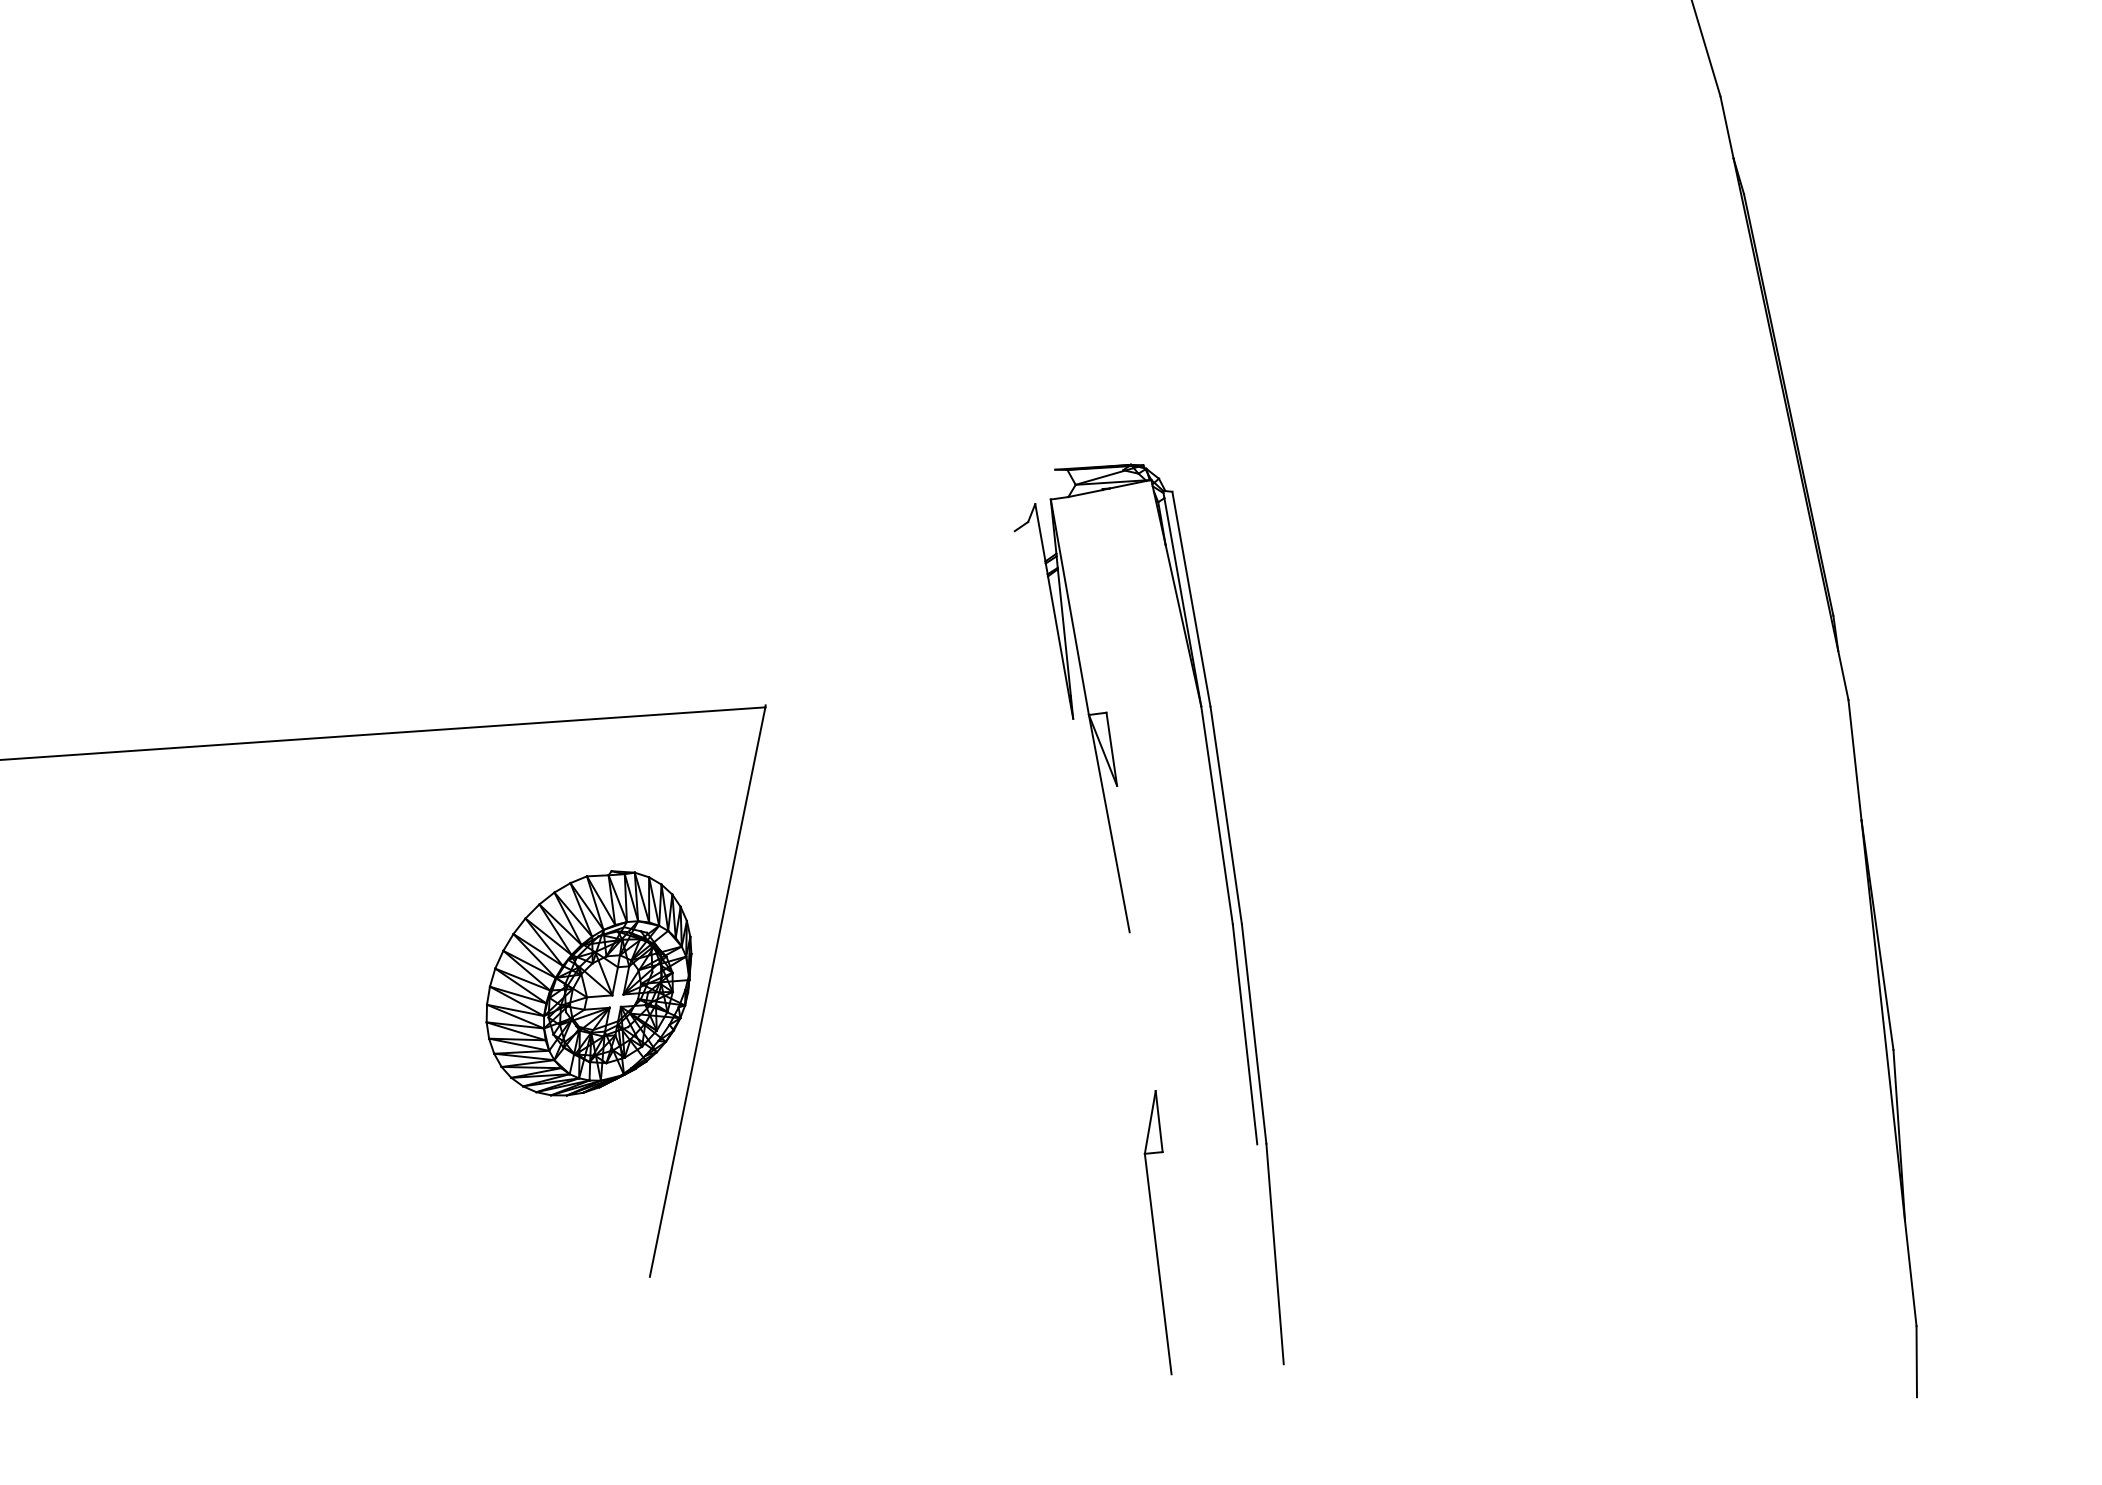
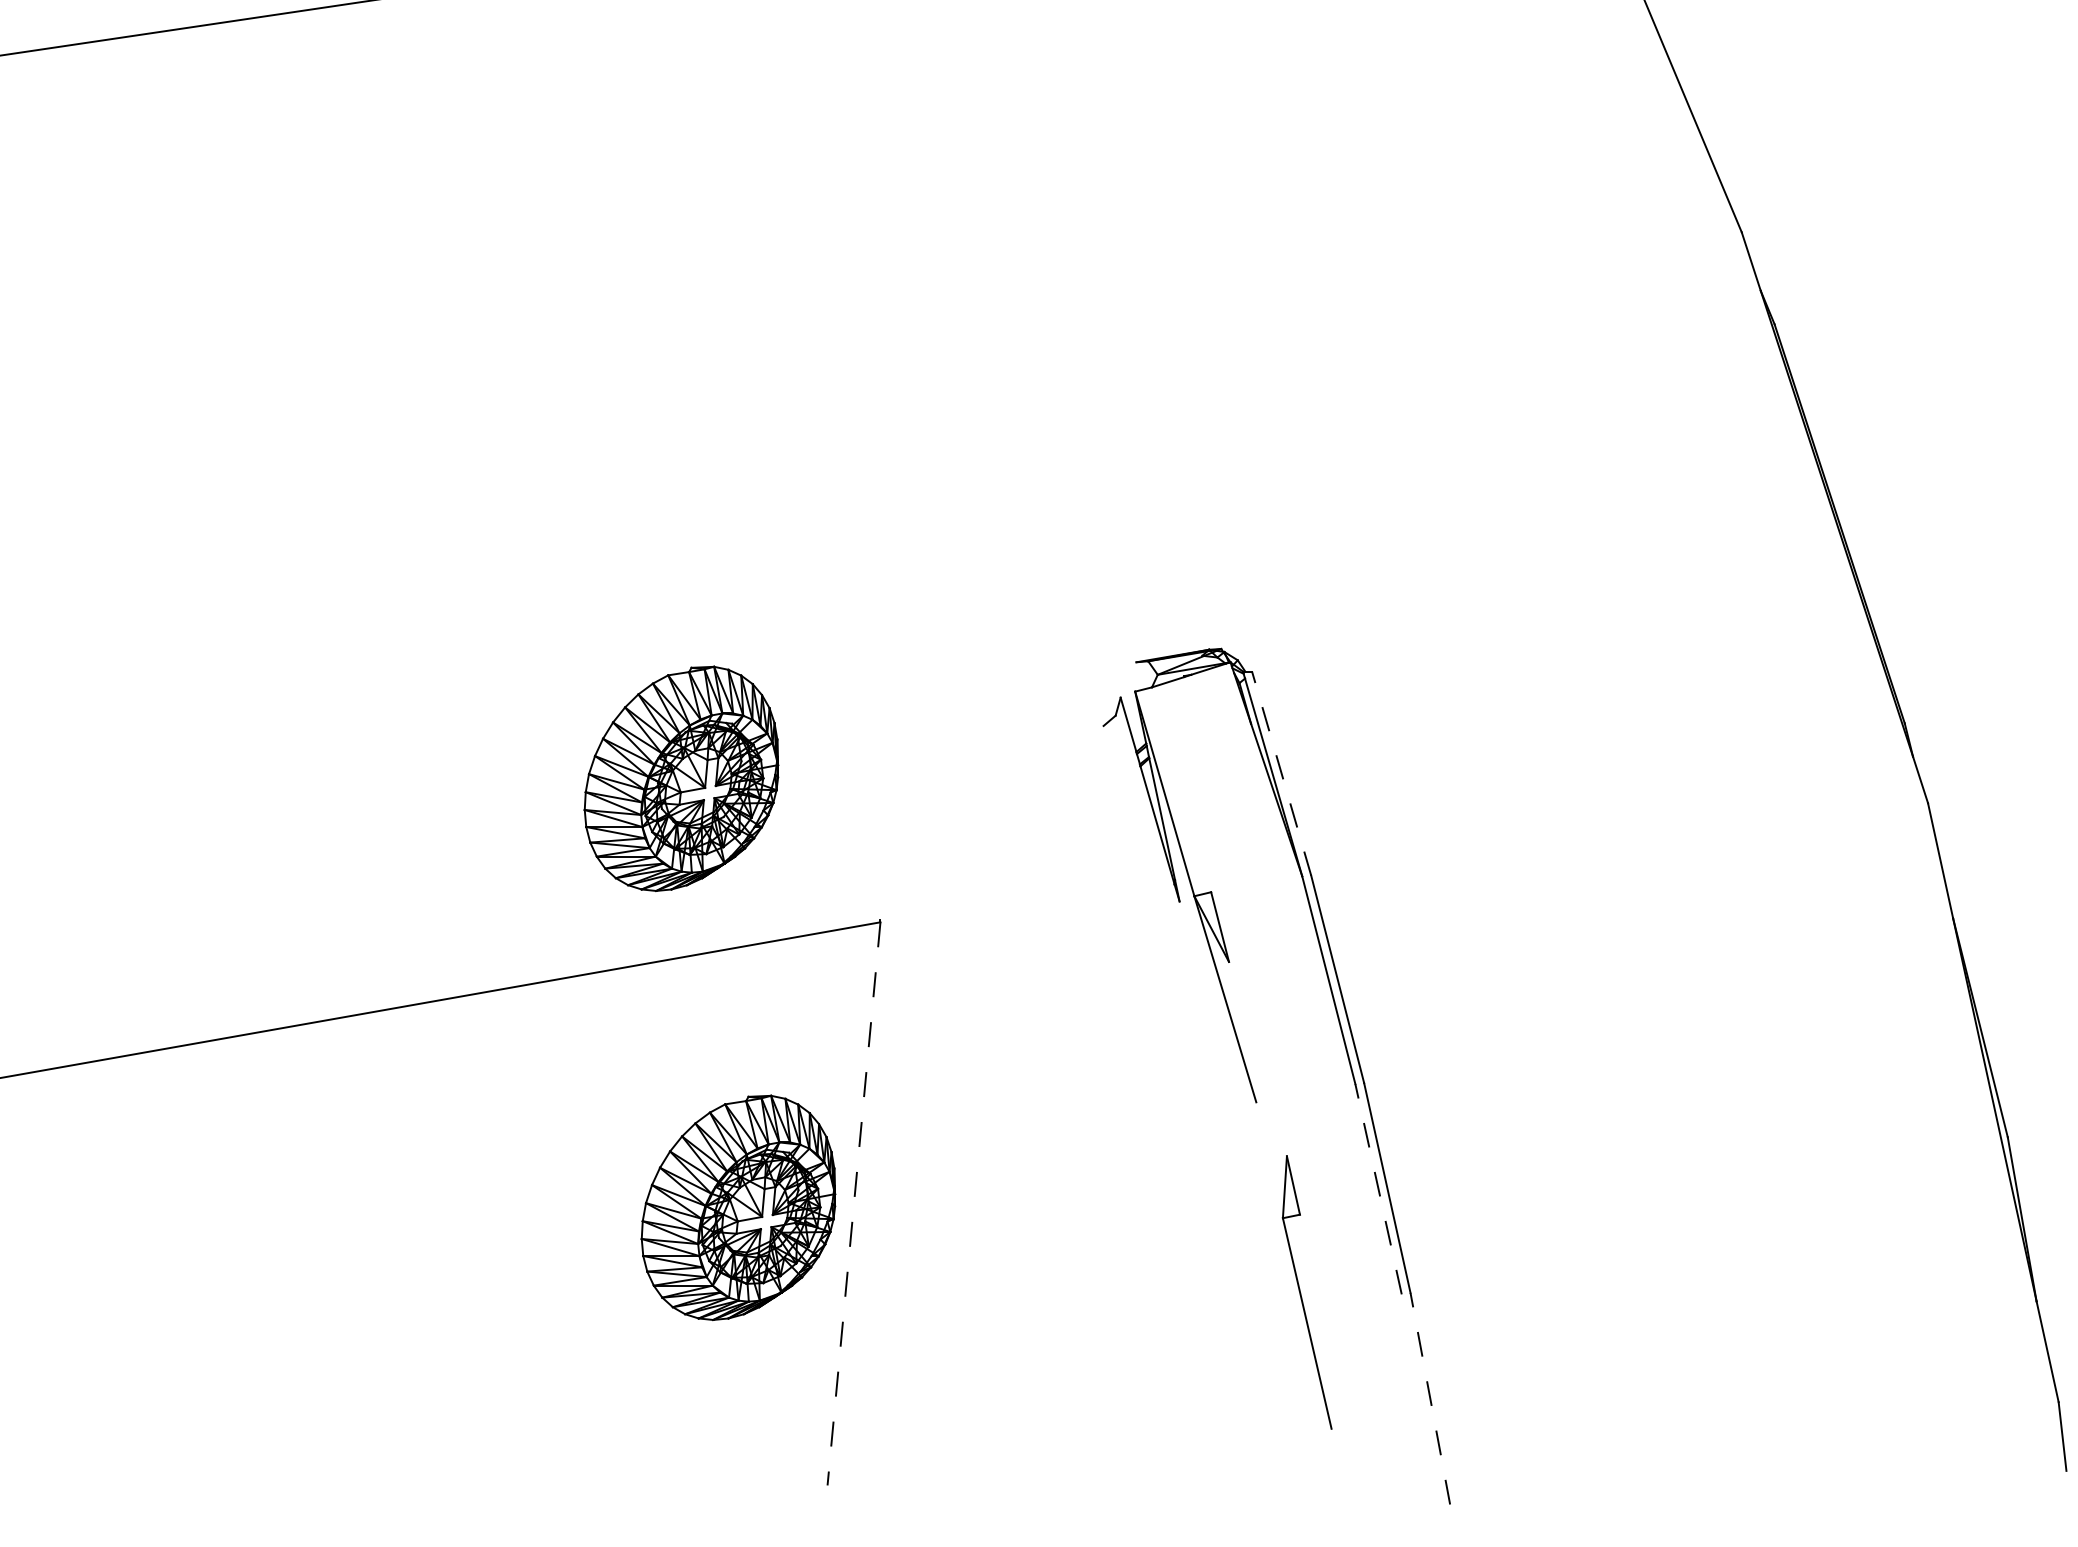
part: (577, 538) -> (681, 778), added
line: (1191, 599) -> (1281, 773), solid -> dashed
line: (708, 991) -> (854, 1203), solid -> dashed
line: (1244, 1034) -> (1378, 1189), solid -> dashed
part: (1160, 1232) -> (1306, 1292), moved
line: (1275, 1253) -> (1430, 1398), solid -> dashed

